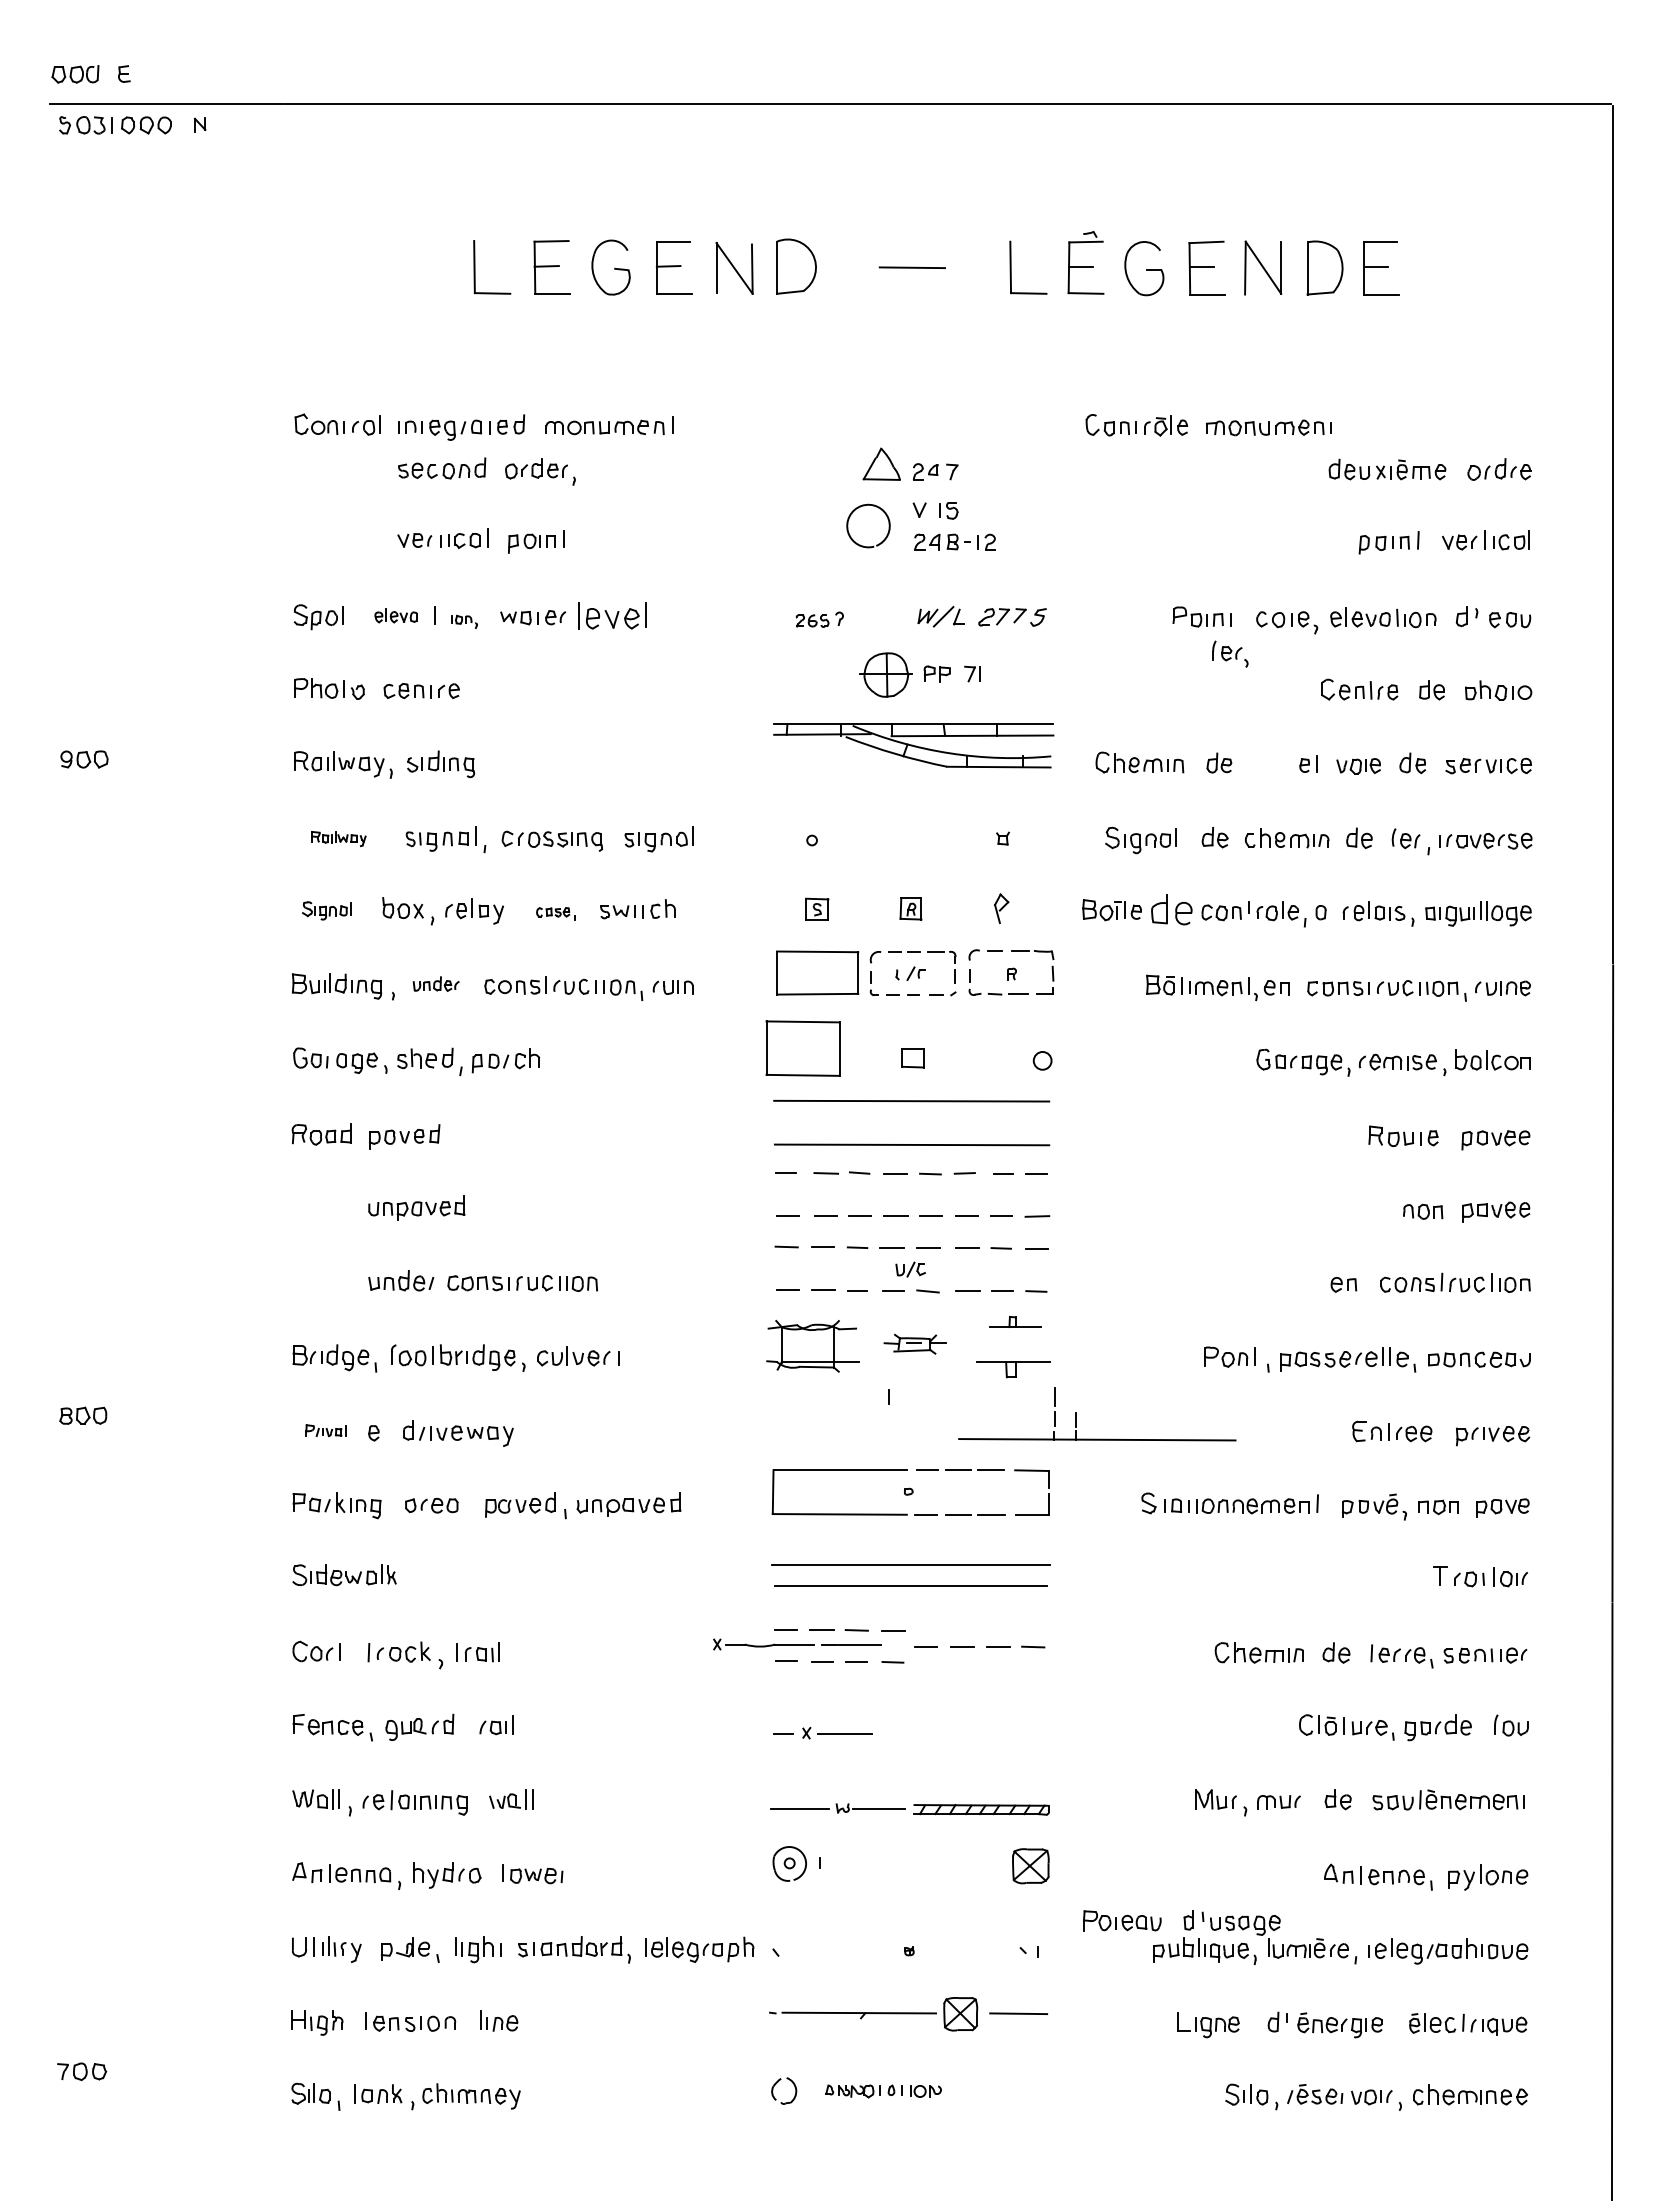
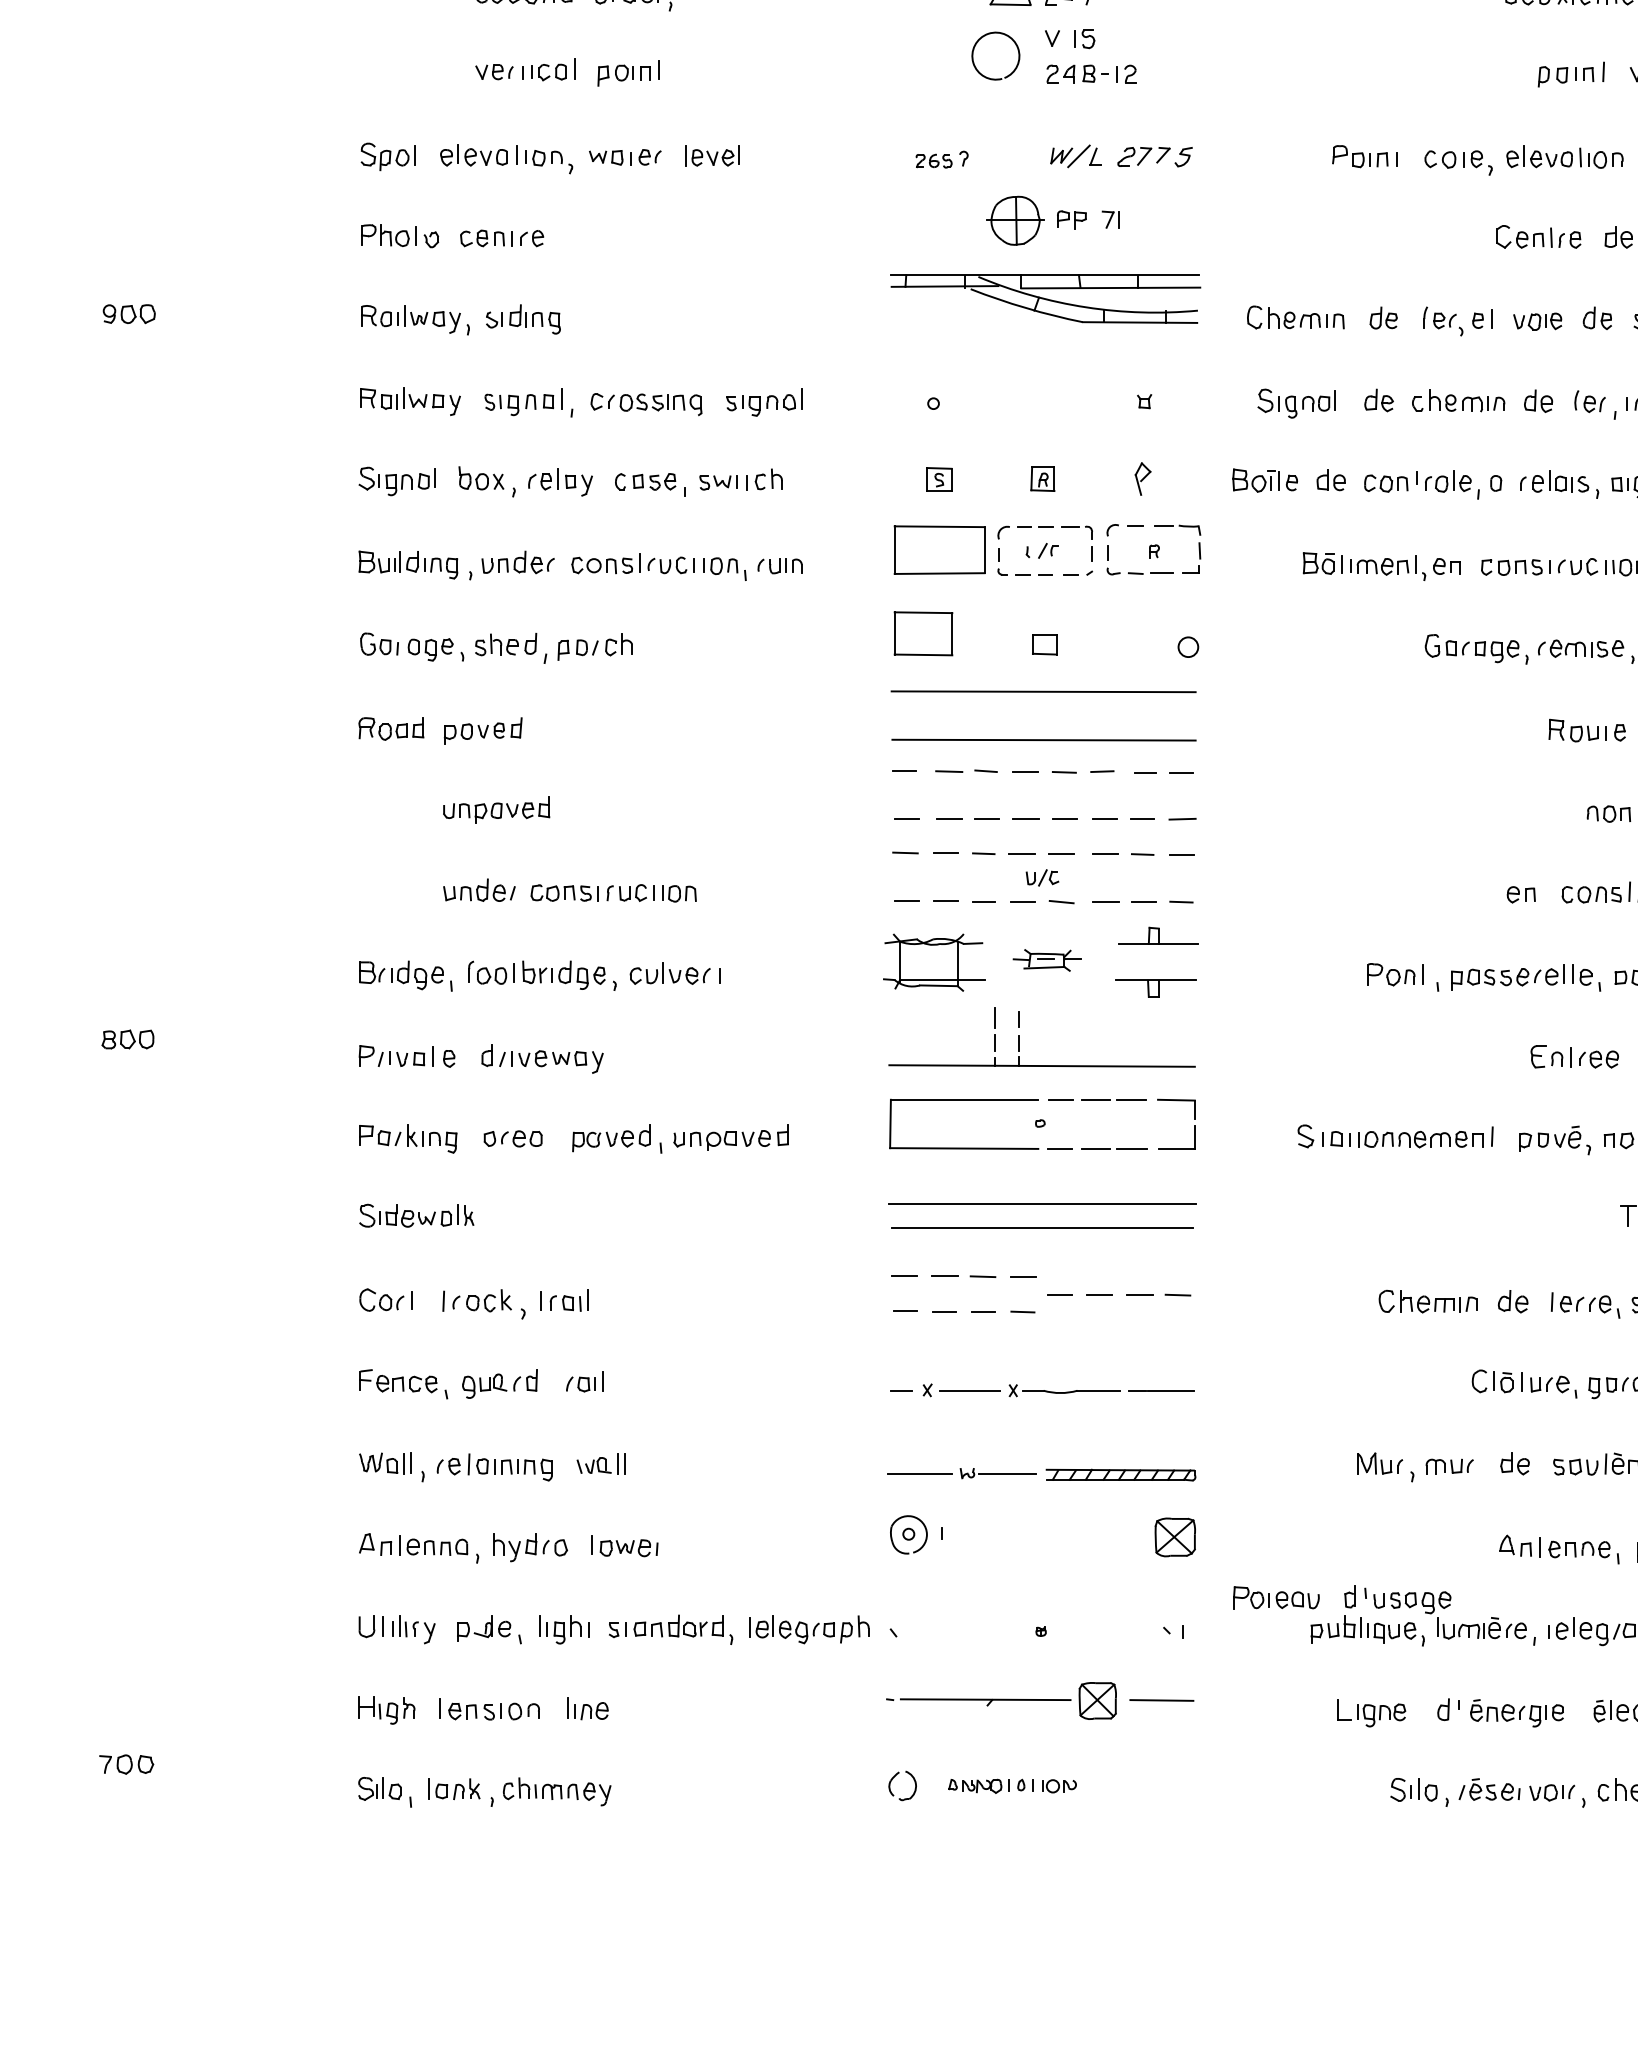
part: (395, 615) -> (473, 154), size x1.43
part: (611, 616) -> (711, 156), size x0.71
part: (464, 621) -> (549, 161), size x1.67
part: (1230, 653) -> (1443, 320), moved
part: (338, 838) -> (410, 401), size x1.67
part: (1171, 909) -> (1330, 479), size x0.62
part: (326, 910) -> (396, 481), size x1.43
part: (555, 913) -> (649, 484), size x1.67
part: (436, 983) -> (518, 561), size x1.43
part: (802, 1048) -> (922, 633), size x0.71
part: (1015, 1321) -> (1158, 935), size x1.43
part: (1076, 1414) -> (1019, 1038), moved
part: (326, 1430) -> (396, 1055), size x1.67
part: (797, 1644) -> (1102, 1390), moved

